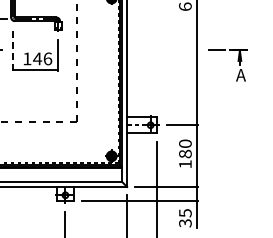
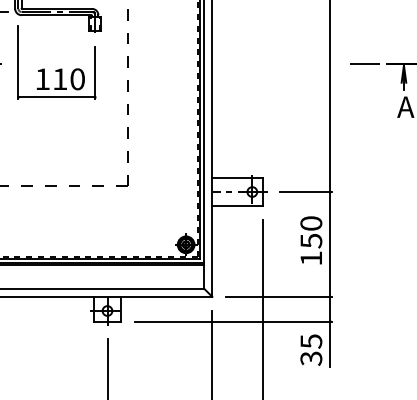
line: (12, 49) -> (17, 63), dashed -> solid
text: (42, 58) -> (68, 78), 146 -> 110
text: (185, 153) -> (311, 240), 180 -> 150

